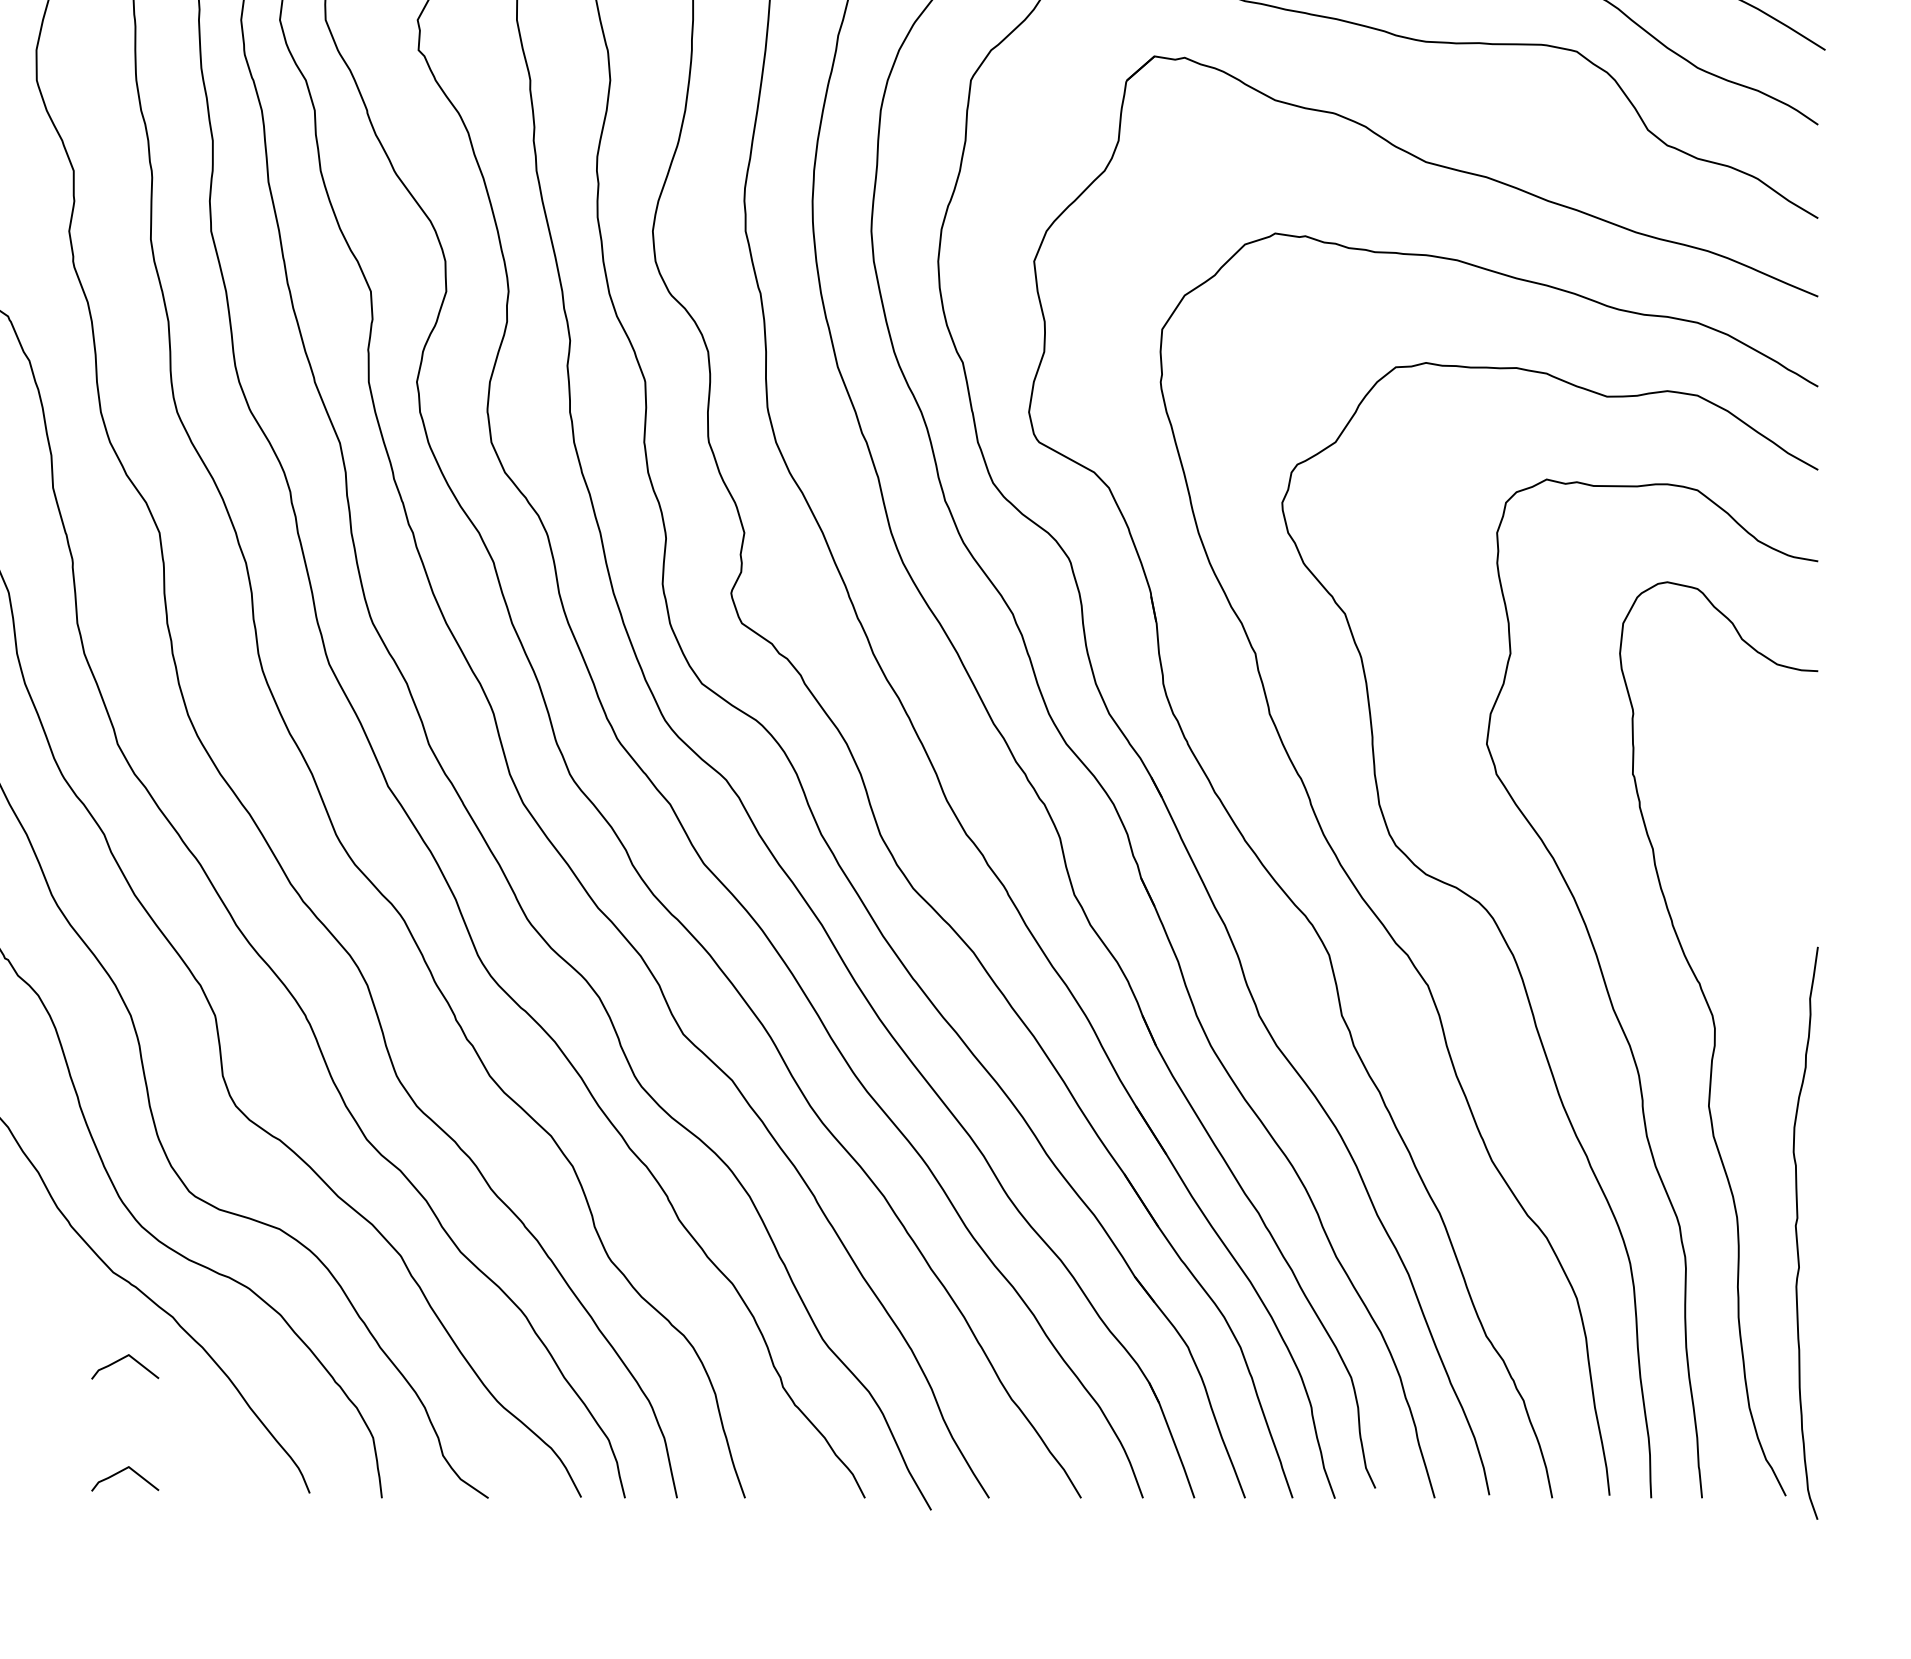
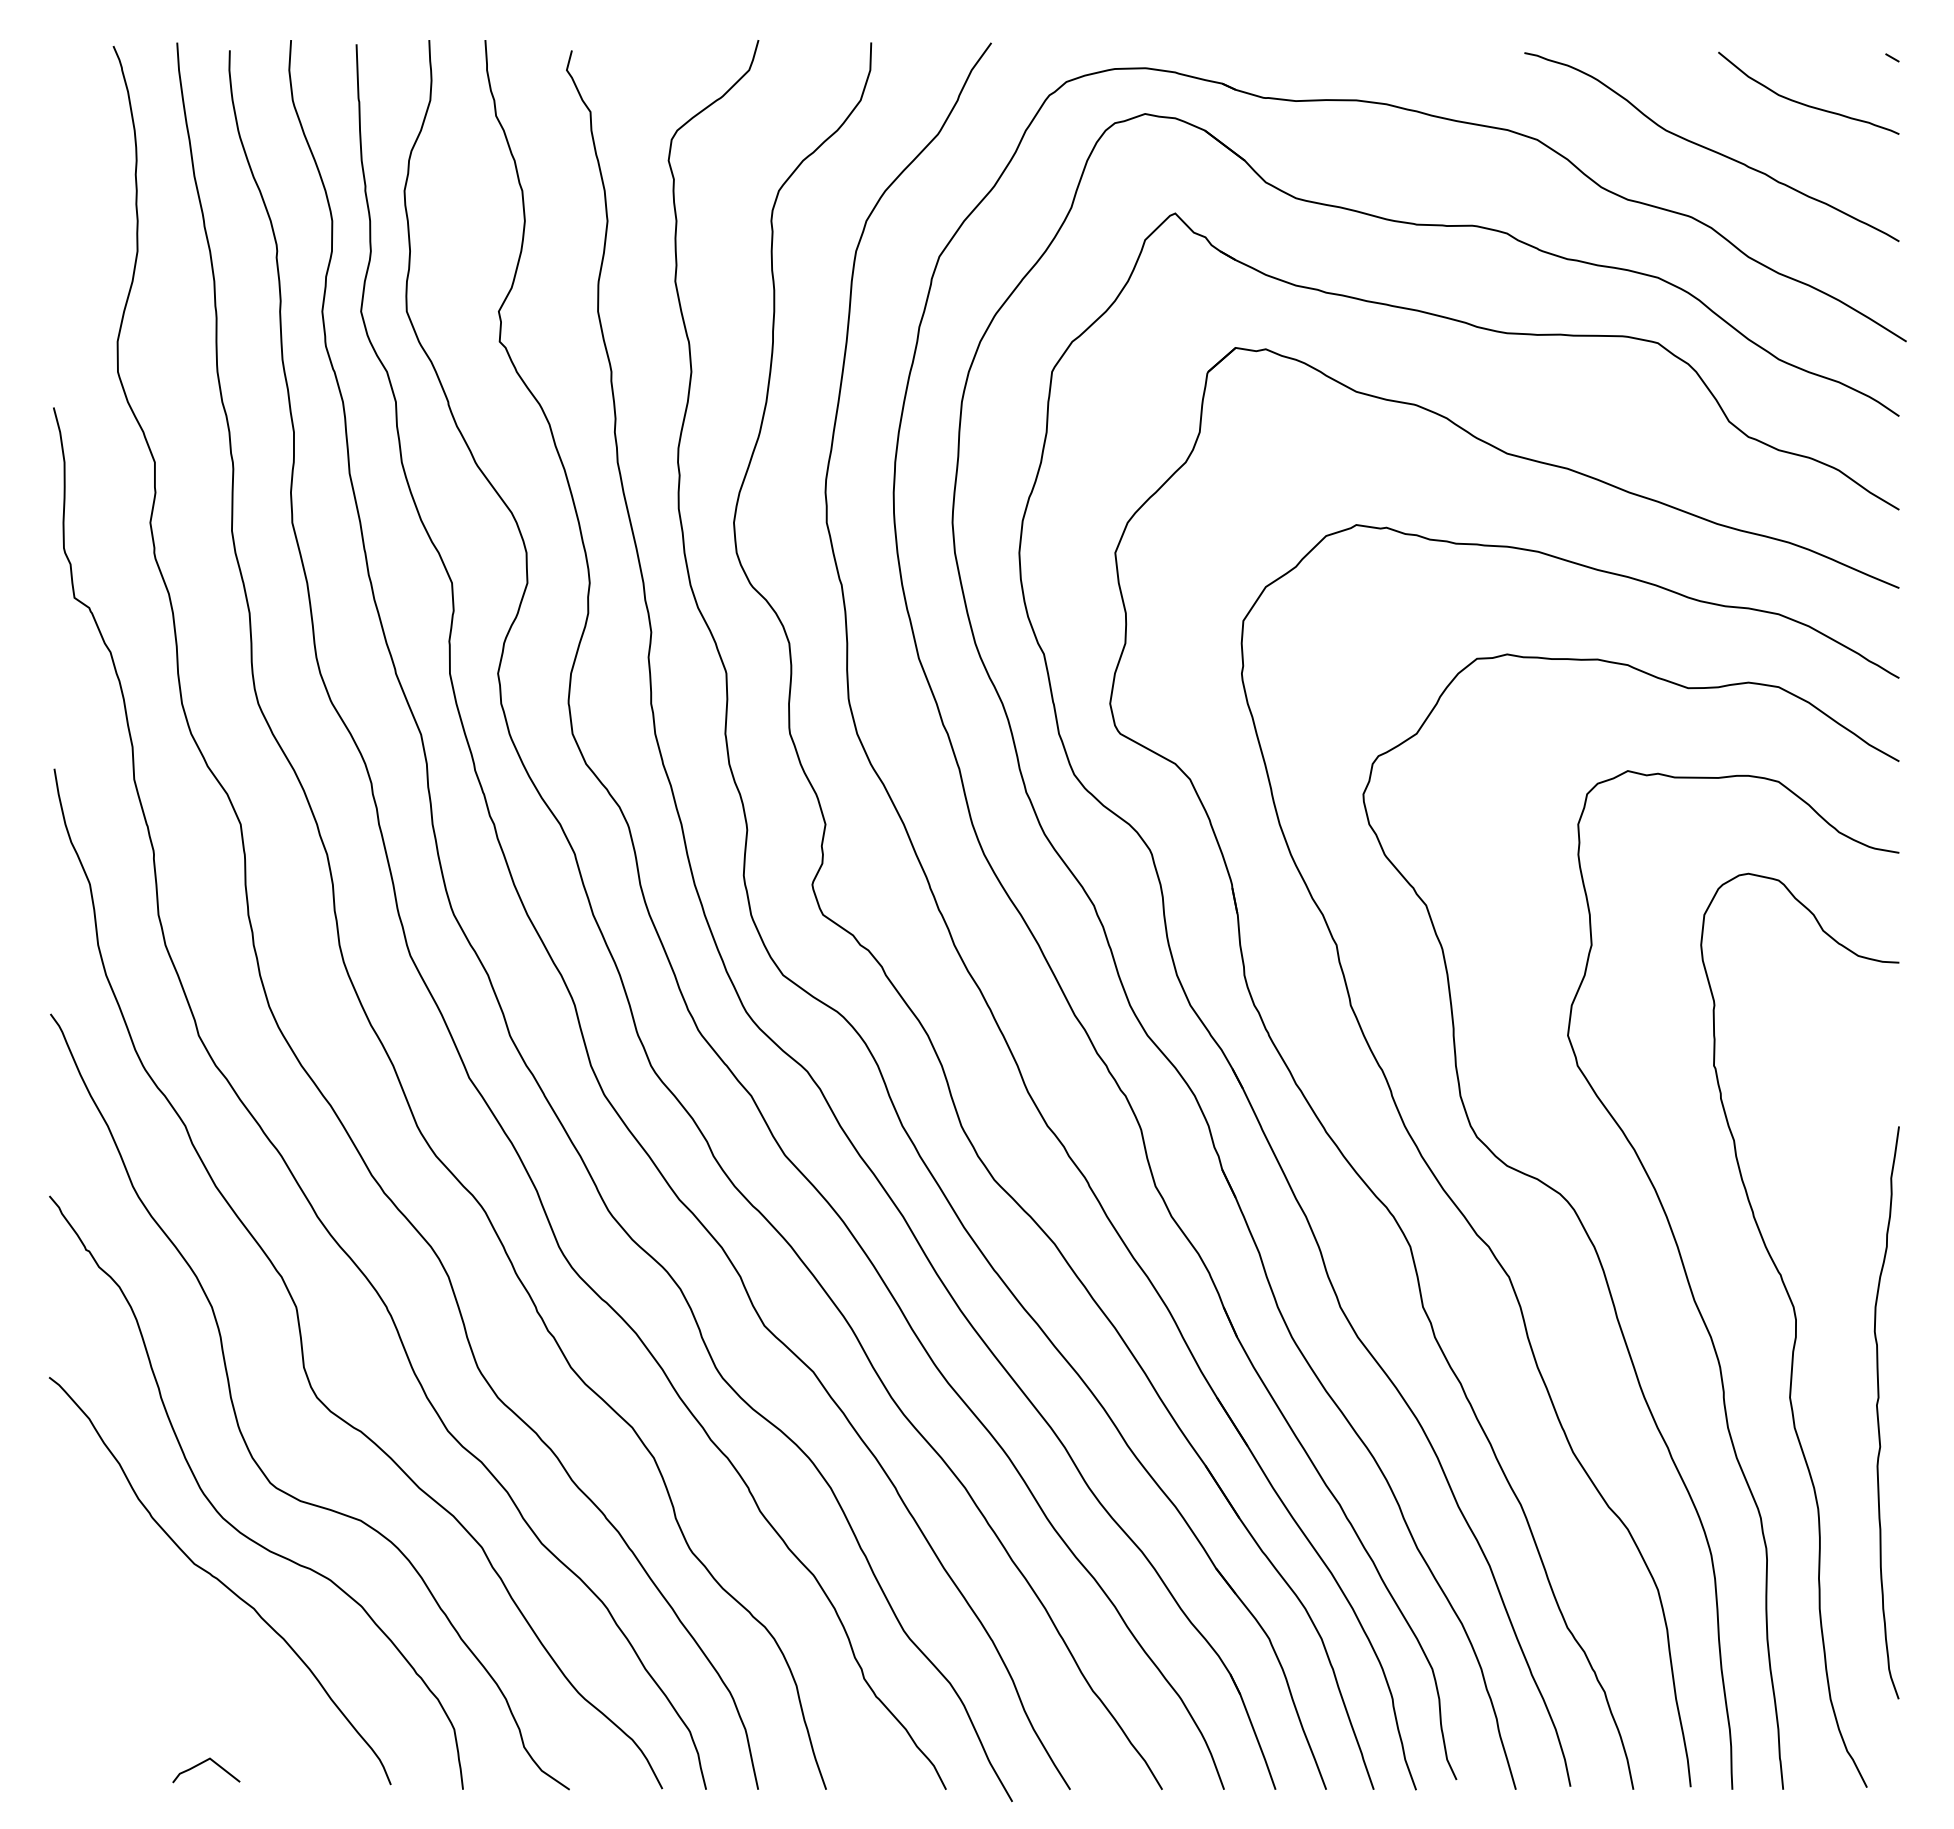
curve: (1797, 1232) -> (1878, 1412), moved
line: (122, 1359) -> (203, 1651), removed

